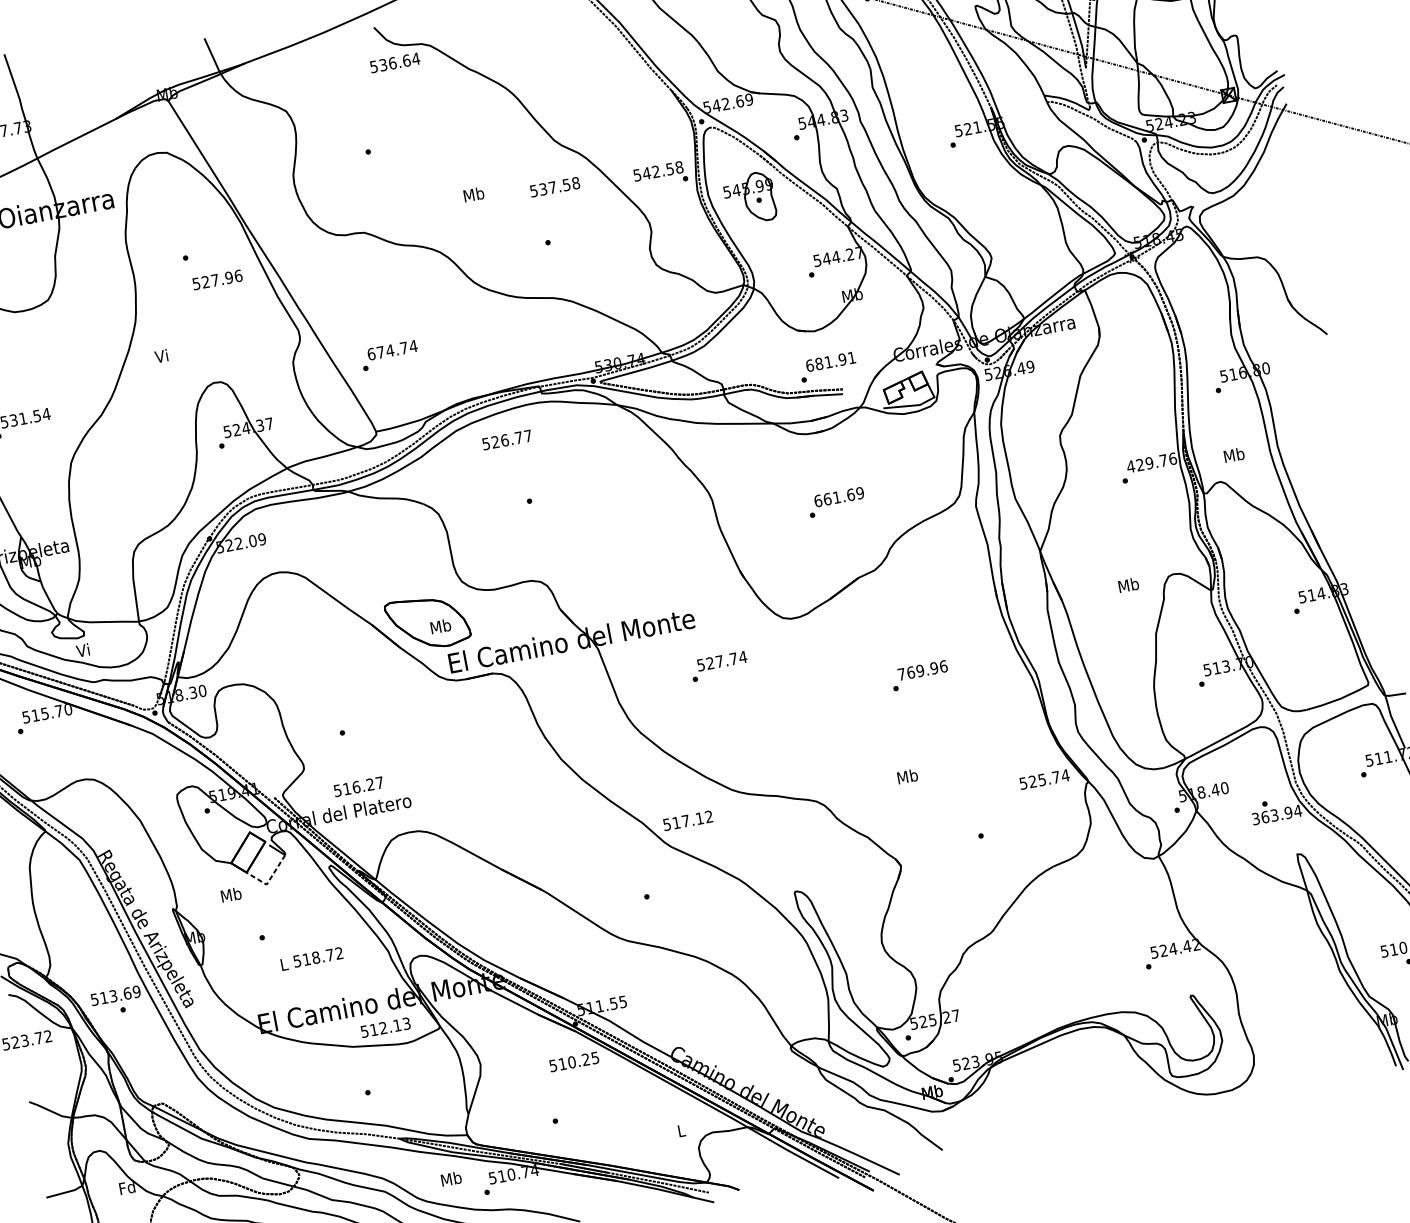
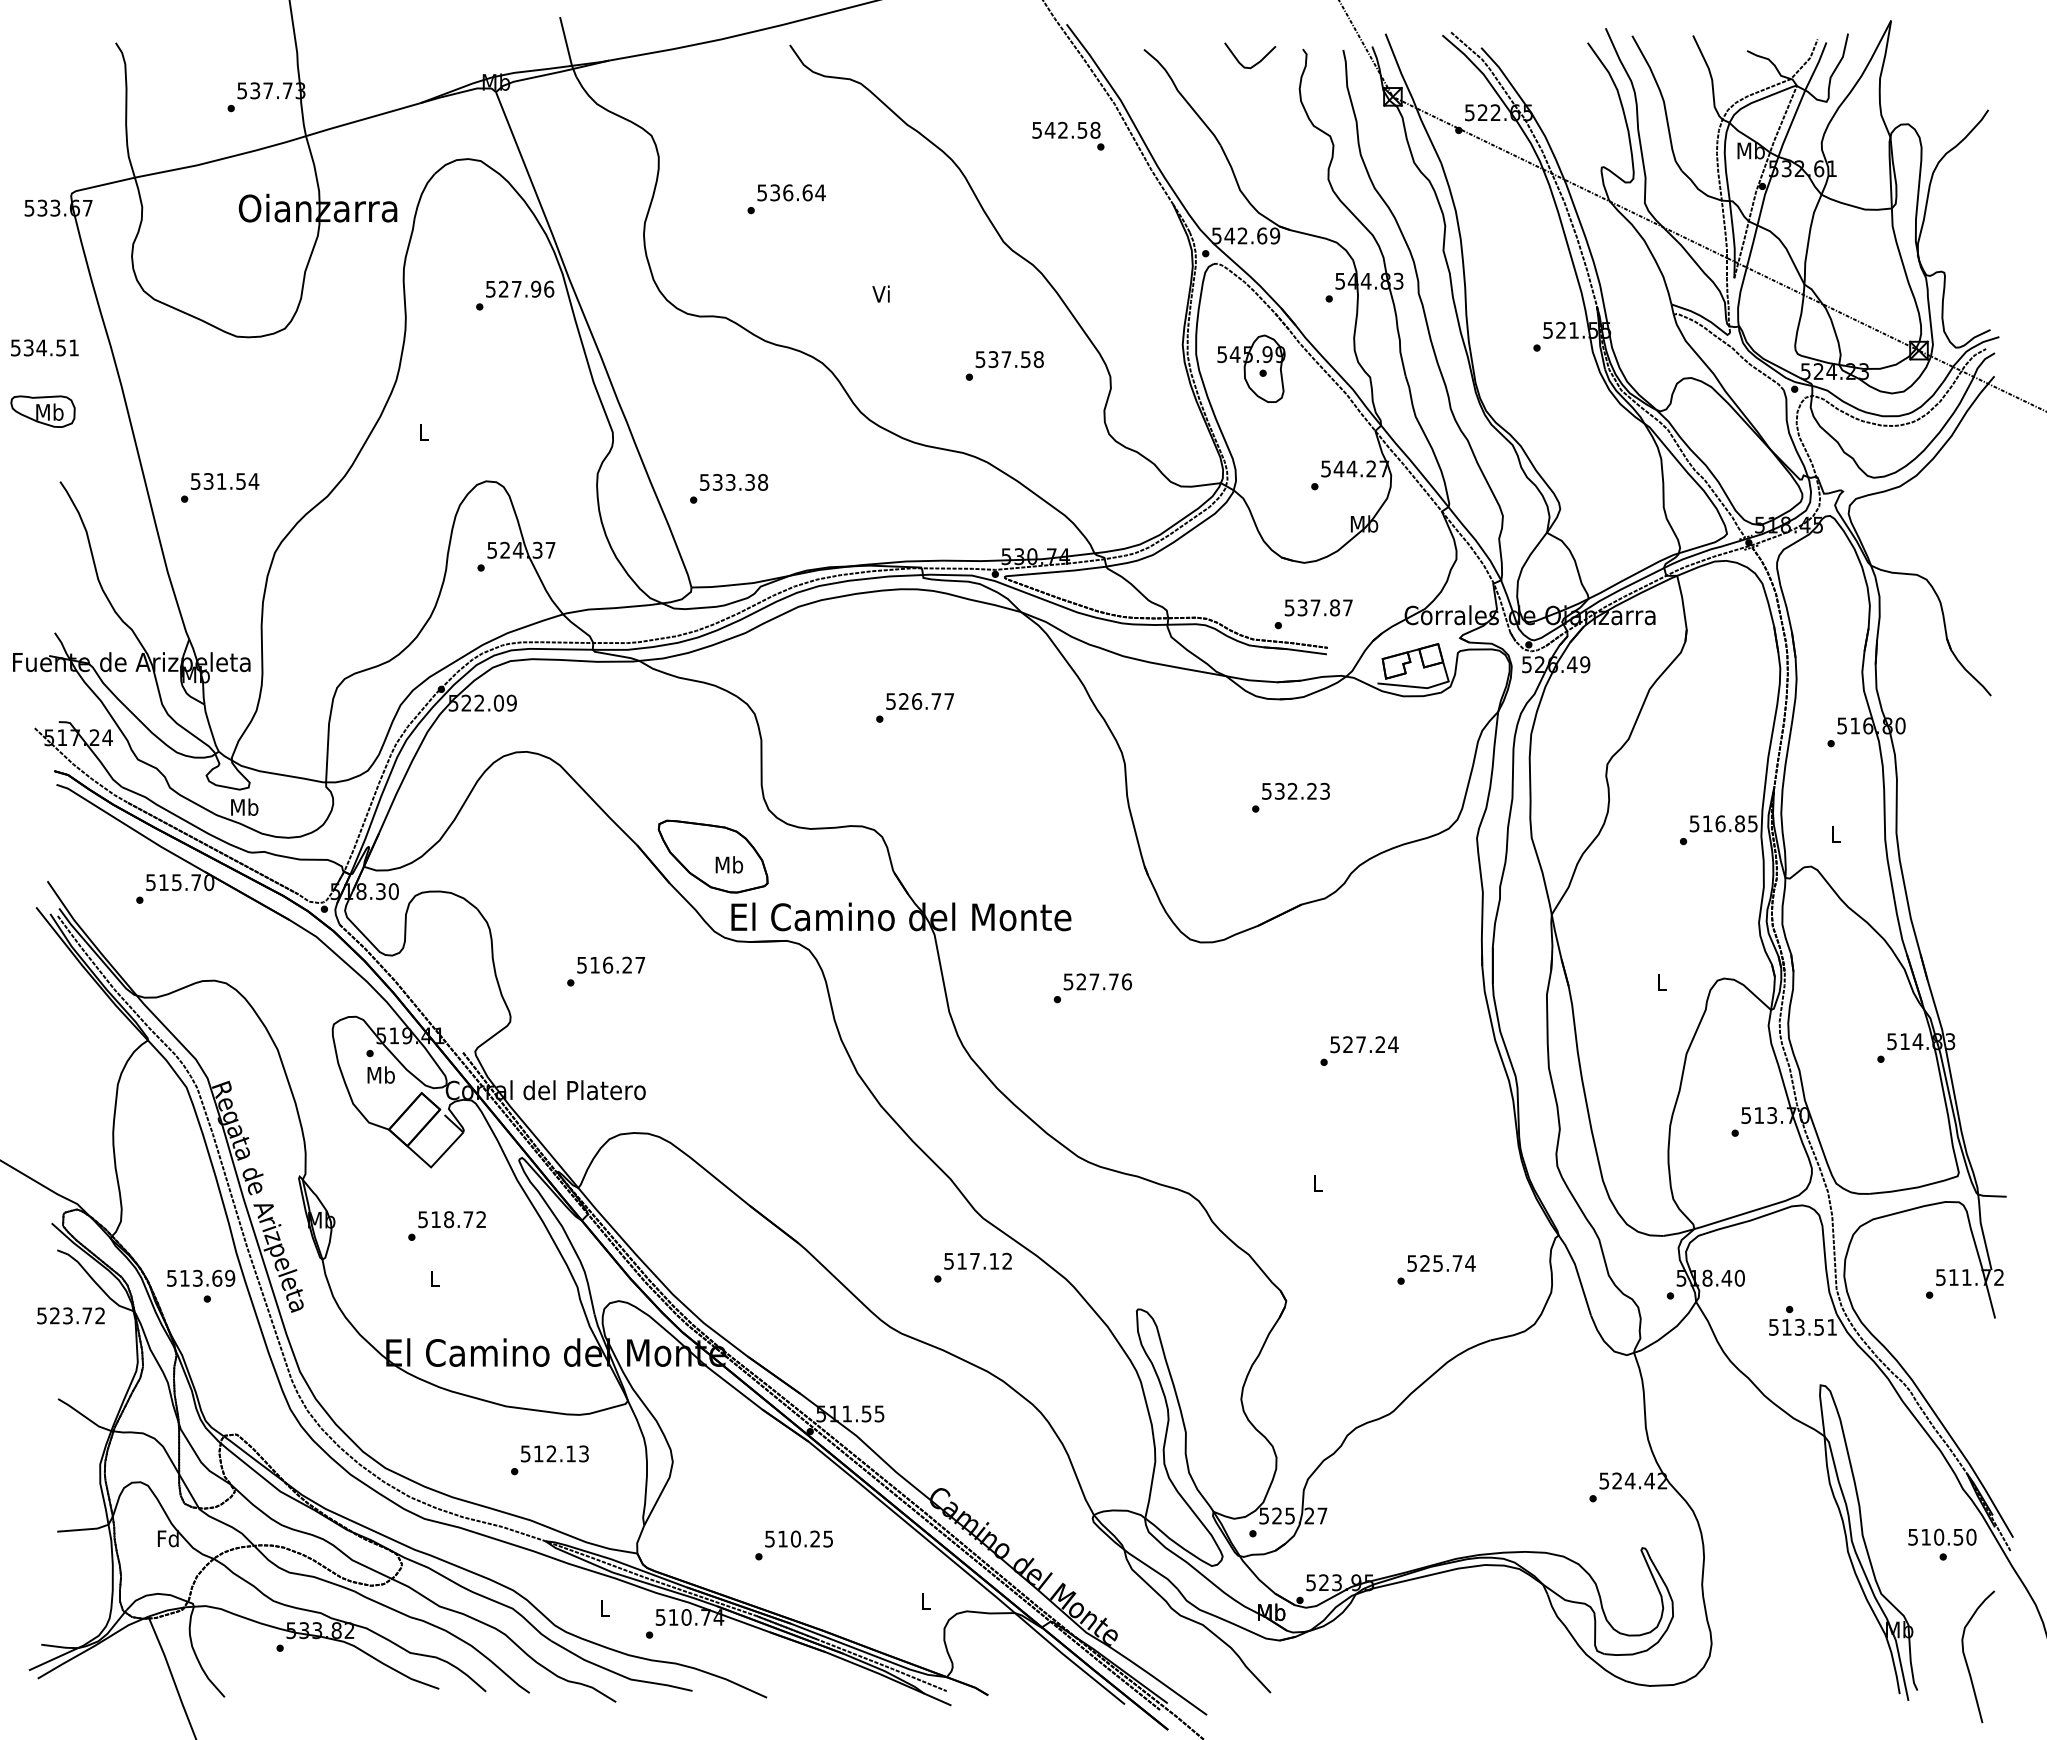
text: (395, 62) -> (791, 192), moved
text: (660, 174) -> (1068, 135), moved
text: (554, 187) -> (1009, 359), moved
text: (473, 194) -> (881, 293), Mb -> Vi
text: (217, 279) -> (520, 288), moved
text: (392, 350) -> (733, 482), 674.74 -> 533.38
text: (161, 355) -> (422, 431), Vi -> L
text: (830, 361) -> (1318, 607), 681.91 -> 537.87
text: (506, 440) -> (919, 701), moved
text: (1233, 454) -> (1835, 833), Mb -> L
text: (1151, 462) -> (1723, 823), 429.76 -> 516.85
text: (838, 496) -> (1295, 790), 661.69 -> 532.23
text: (1128, 584) -> (1661, 981), Mb -> L
text: (83, 649) -> (244, 806), Vi -> Mb
text: (742, 656) -> (1126, 981), 527.74 -> 527.76
text: (922, 670) -> (1364, 1044), 769.96 -> 527.24
text: (907, 776) -> (1317, 1182), Mb -> L
text: (1044, 779) -> (1441, 1263), moved
text: (358, 786) -> (611, 964), moved
text: (1277, 814) -> (1803, 1326), 363.94 -> 513.51
text: (687, 820) -> (977, 1260), moved
line: (269, 880) -> (435, 1162), dashed -> solid
text: (230, 894) -> (380, 1074), moved
text: (317, 957) -> (451, 1219), moved
text: (385, 1027) -> (554, 1453), moved
text: (573, 1061) -> (798, 1538), moved
text: (450, 1178) -> (604, 1607), Mb -> L

